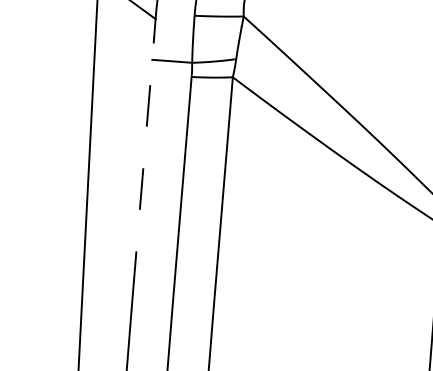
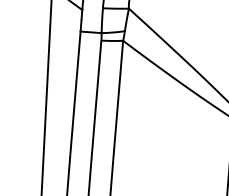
line: (144, 163) -> (76, 86), dashed -> solid

